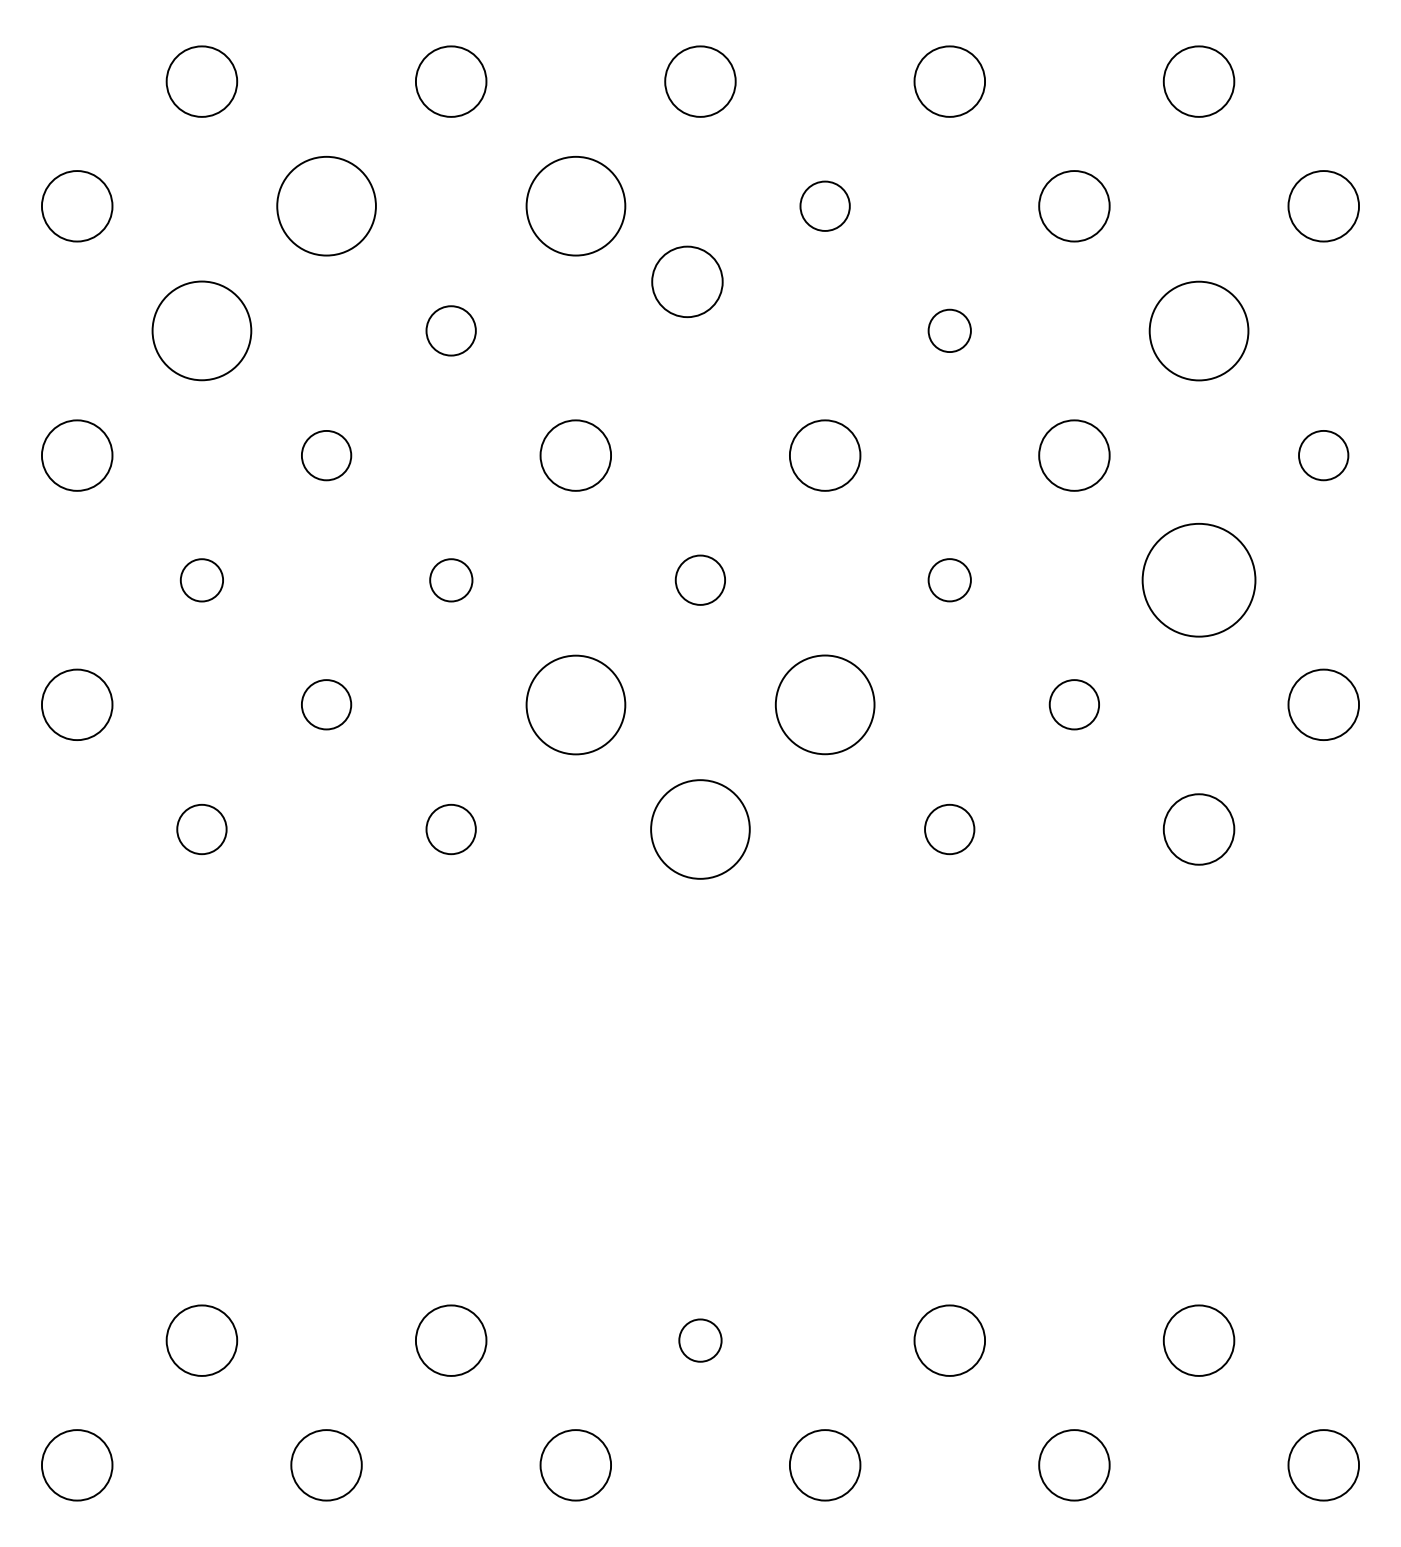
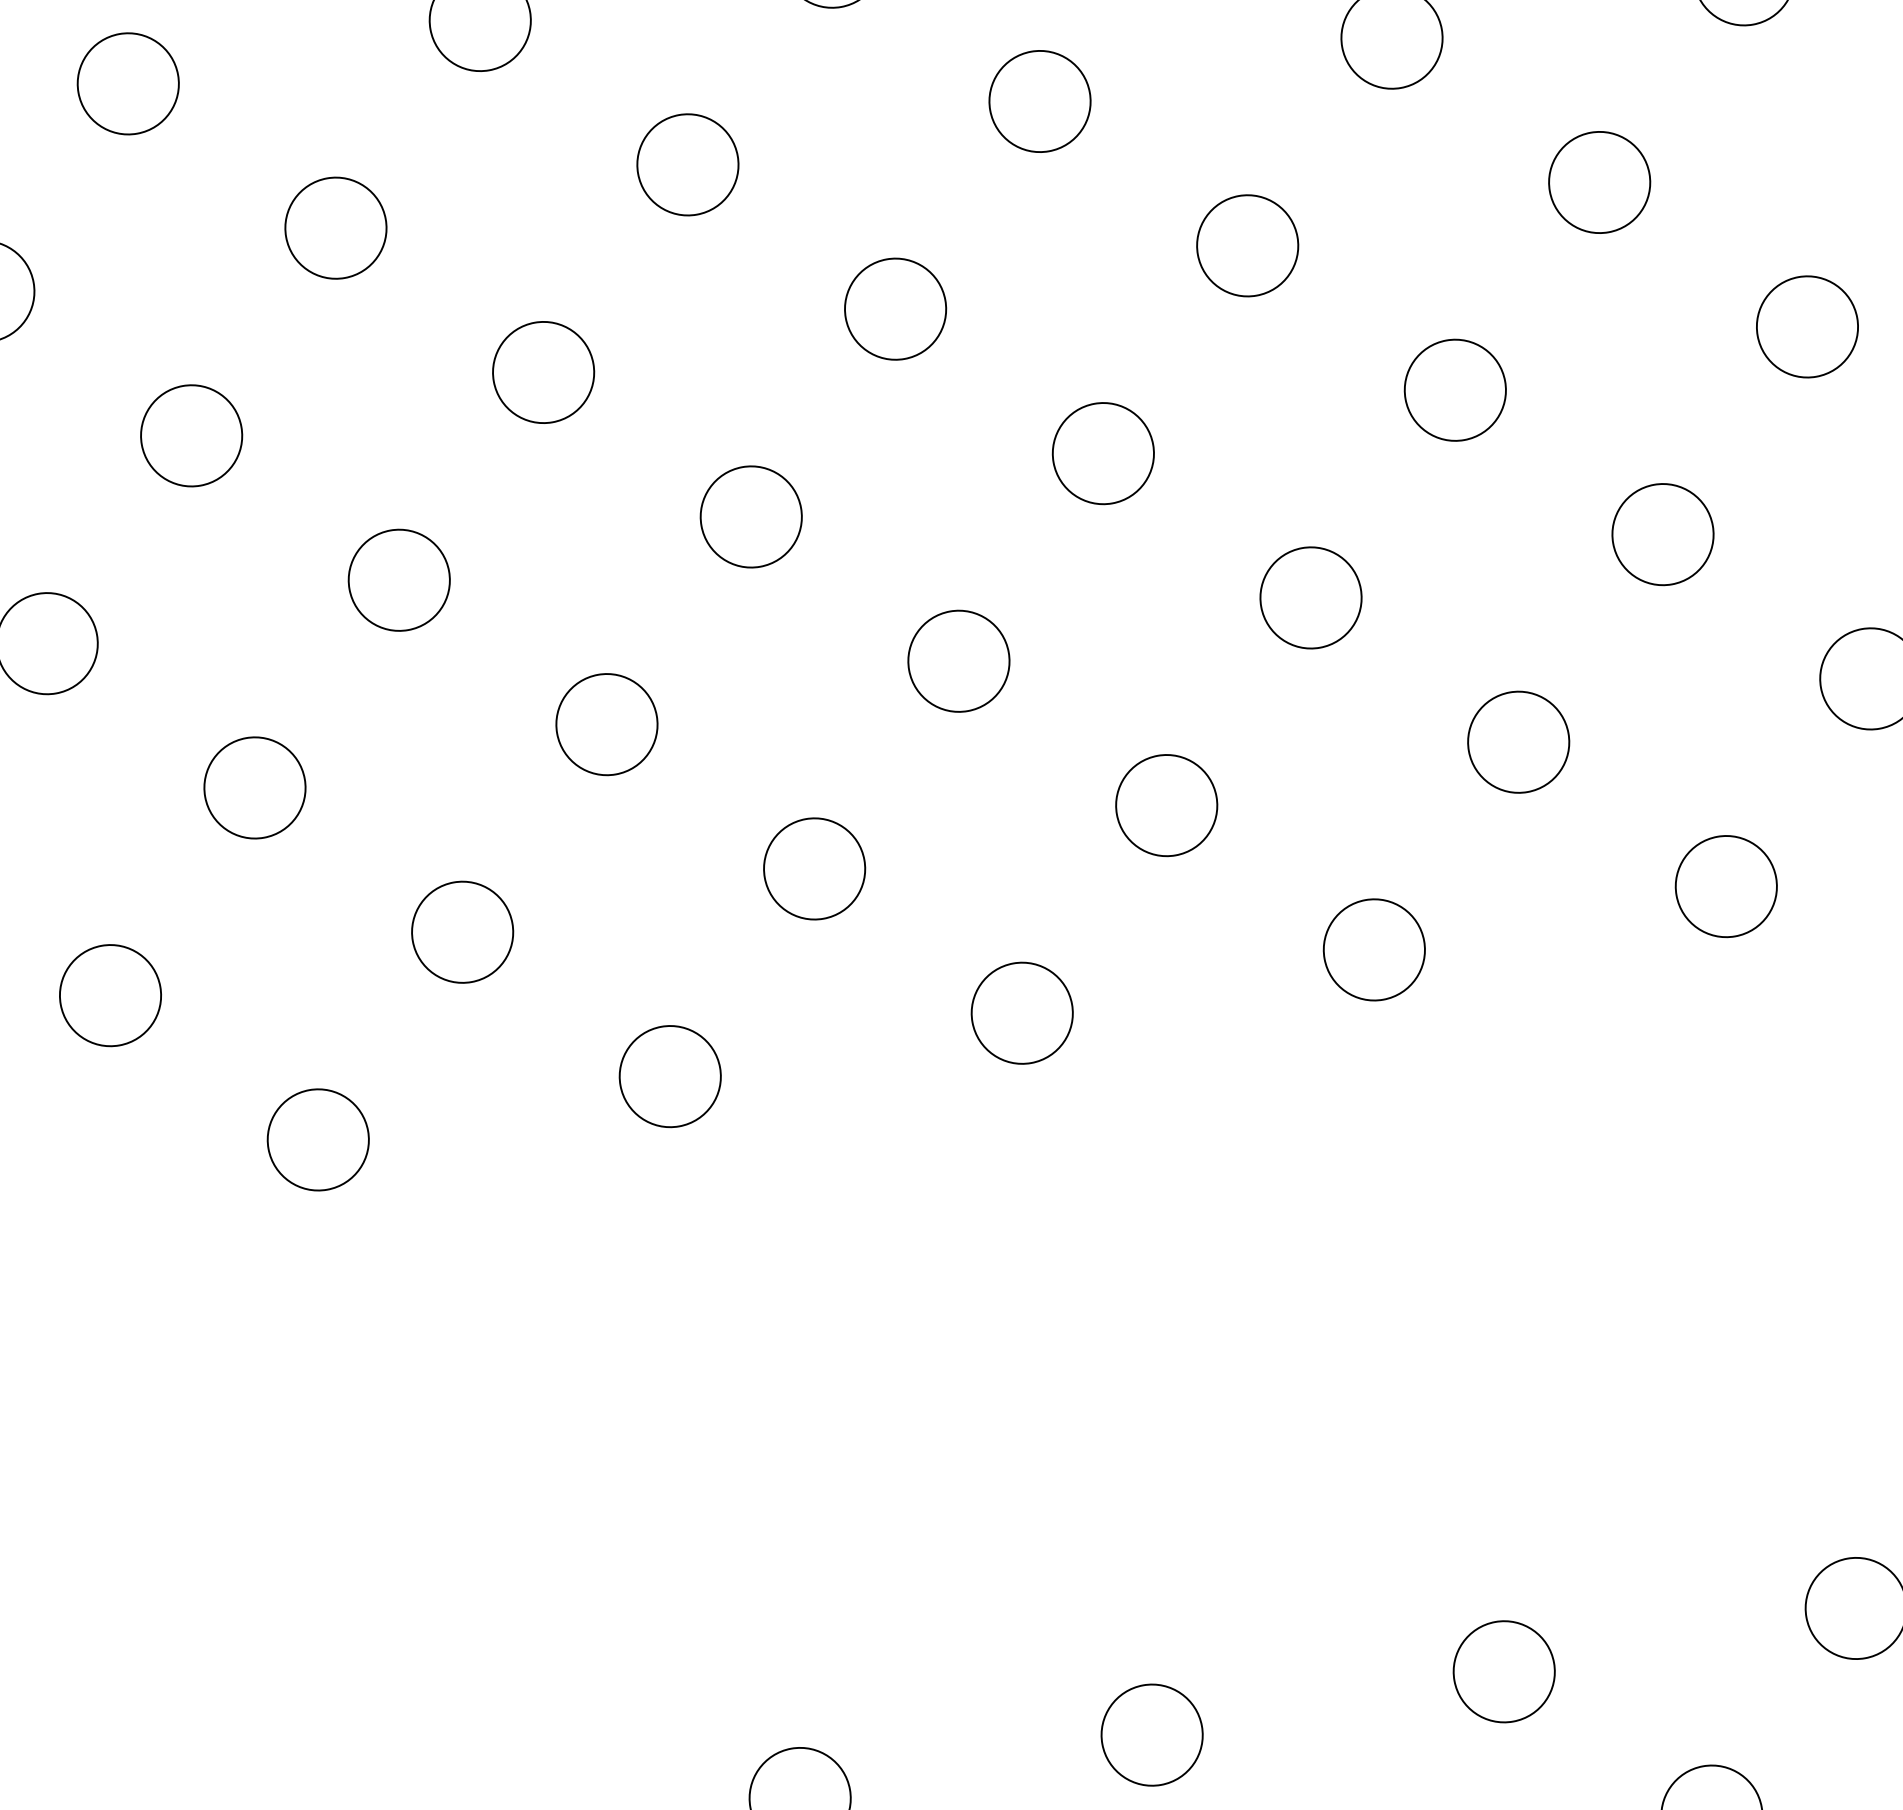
circle: (326, 206) -> (335, 228), size x0.71
circle: (575, 206) -> (687, 165), size x0.71
circle: (824, 206) -> (1039, 101), size x1.43
circle: (687, 281) -> (895, 308), moved
circle: (201, 330) -> (190, 435), size x0.71
circle: (450, 330) -> (542, 372), size x1.43
circle: (949, 330) -> (1247, 245), size x1.67
circle: (1198, 330) -> (1598, 182), size x0.71
circle: (326, 455) -> (399, 580), size x1.43
circle: (1323, 455) -> (1807, 326), size x1.43
circle: (201, 580) -> (254, 788), size x1.67
circle: (451, 580) -> (607, 724), size x1.67
circle: (700, 580) -> (959, 661), size x1.43
circle: (949, 580) -> (1310, 598), size x1.67
circle: (1198, 580) -> (1662, 535), size x0.62
circle: (326, 704) -> (462, 931), size x1.43
circle: (575, 704) -> (814, 868), size x0.71
circle: (824, 704) -> (1165, 805), size x0.71
circle: (1074, 704) -> (1518, 741), size x1.43
circle: (201, 829) -> (317, 1140), size x1.43
circle: (450, 829) -> (669, 1076), size x1.43
circle: (700, 829) -> (1022, 1013), size x0.71
circle: (949, 829) -> (1373, 949), size x1.43
circle: (700, 1340) -> (1152, 1734), size x1.67

